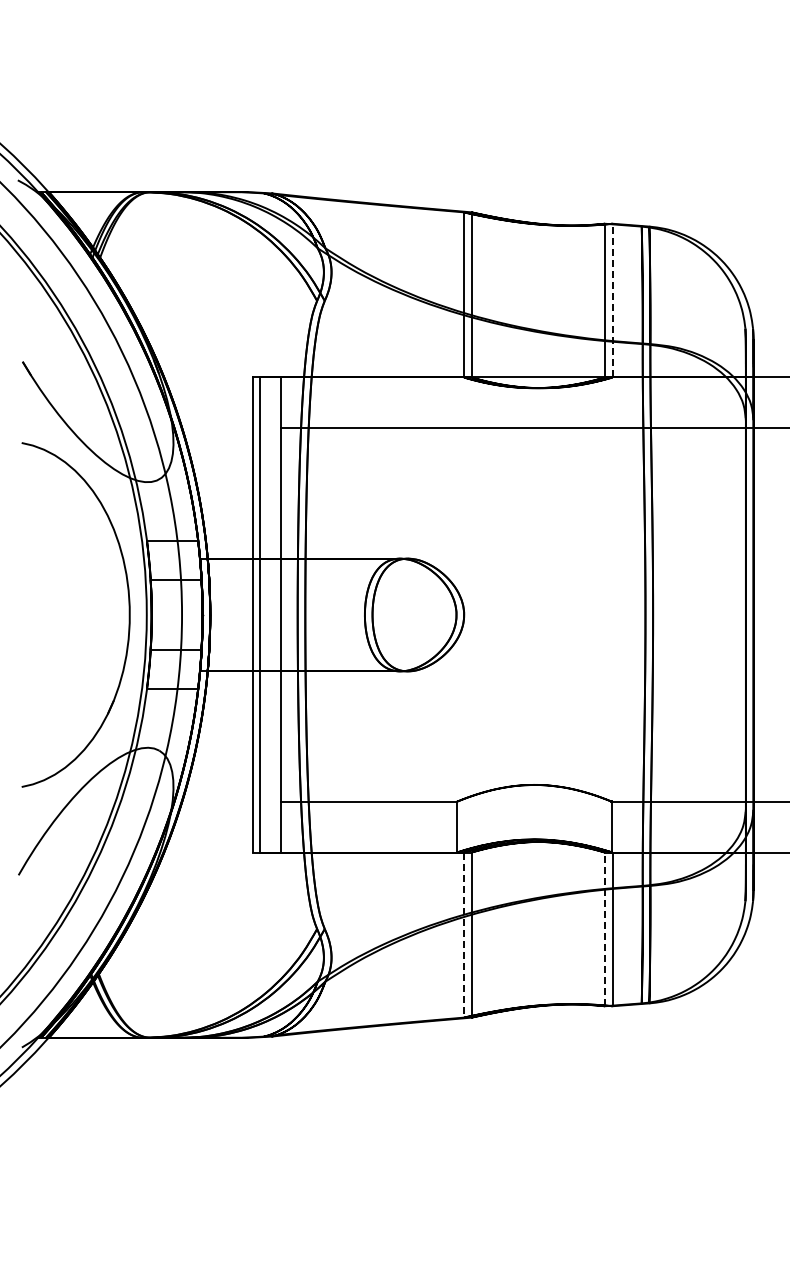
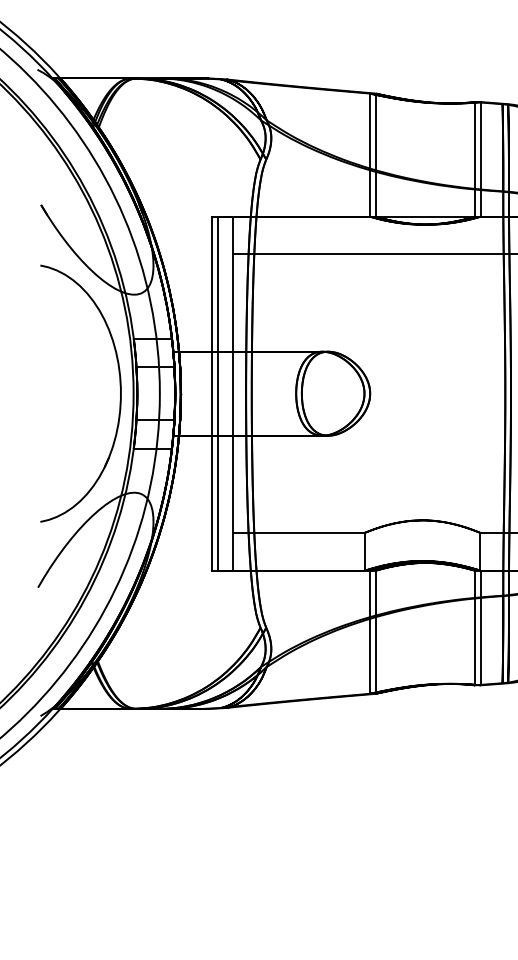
line: (612, 300) -> (480, 159), dashed -> solid
line: (604, 929) -> (474, 628), dashed -> solid
line: (463, 935) -> (369, 632), dashed -> solid

